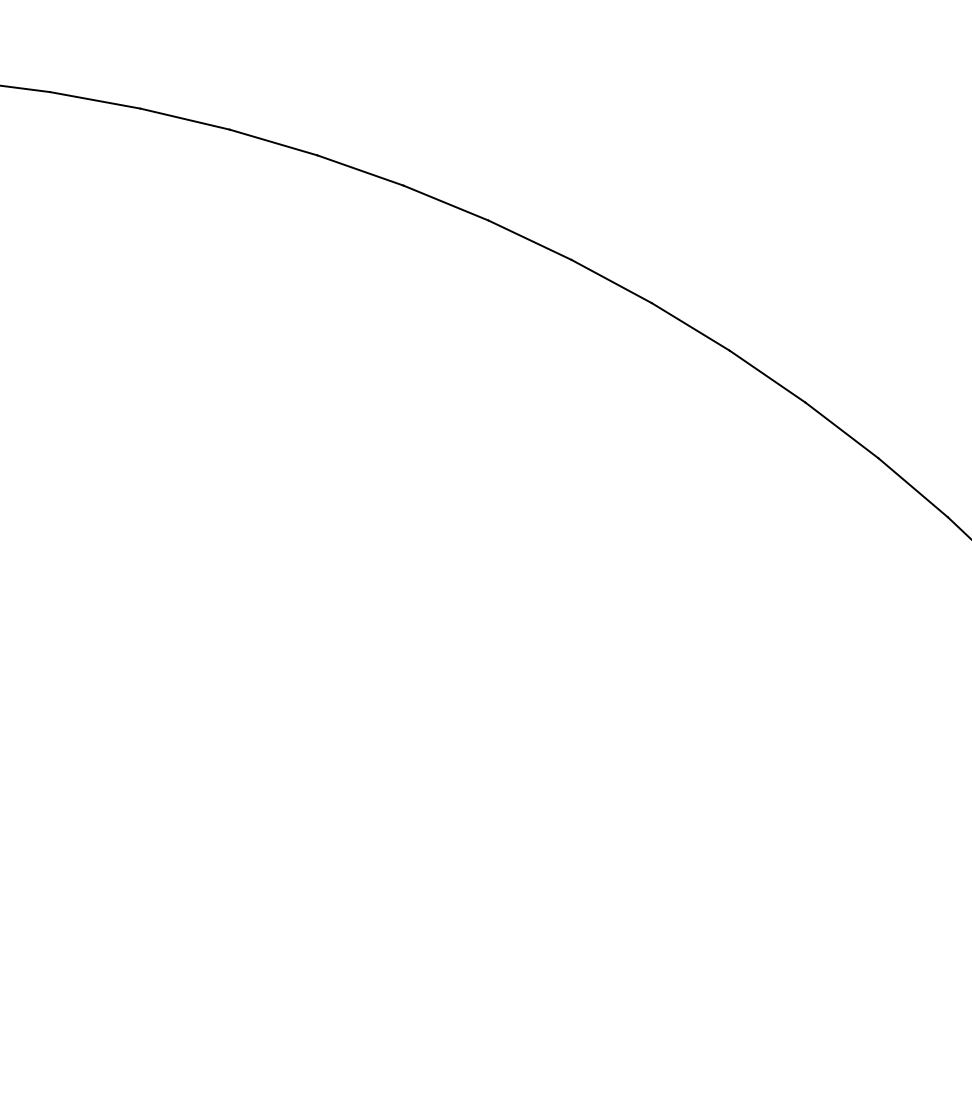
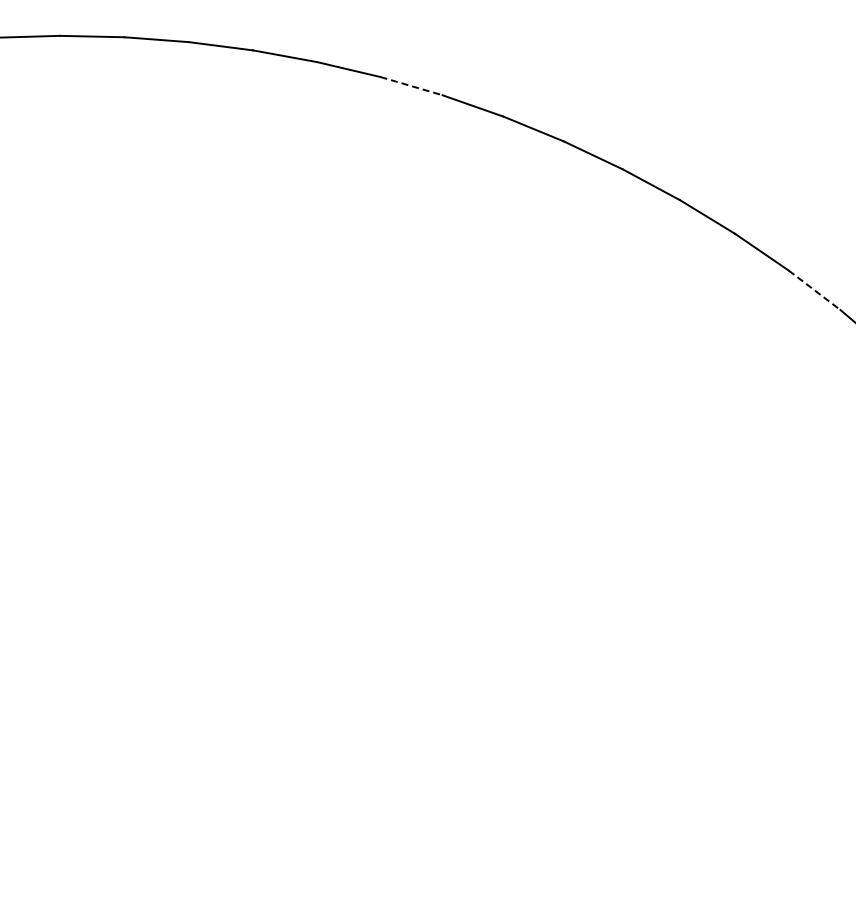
line: (273, 143) -> (411, 86), solid -> dashed
line: (841, 430) -> (814, 290), solid -> dashed

